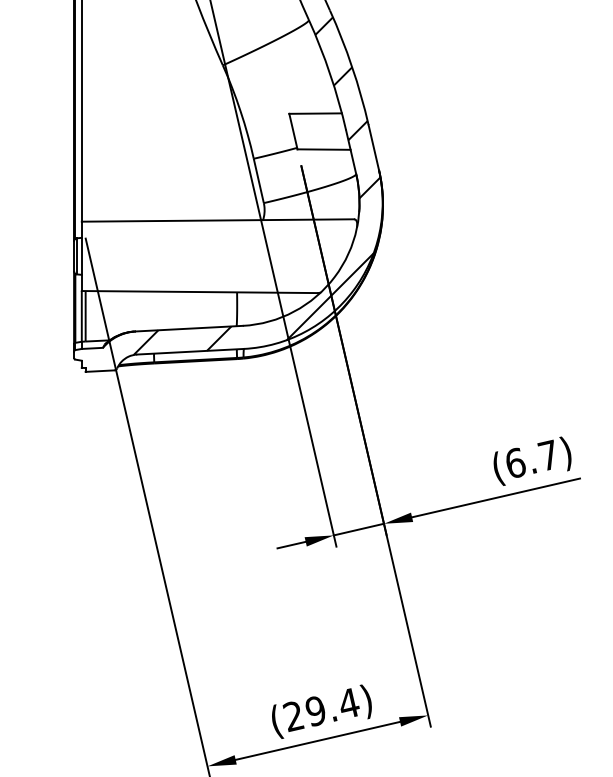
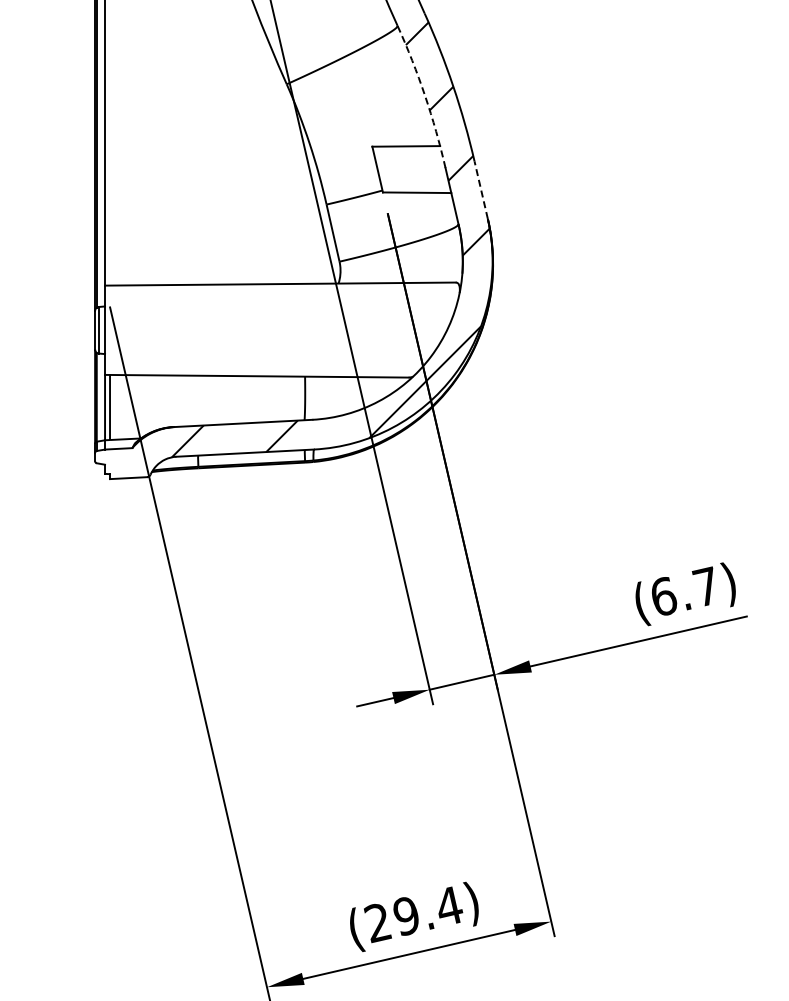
arc: (330, 74) -> (425, 95), solid -> dashed
line: (374, 147) -> (481, 190), solid -> dashed

